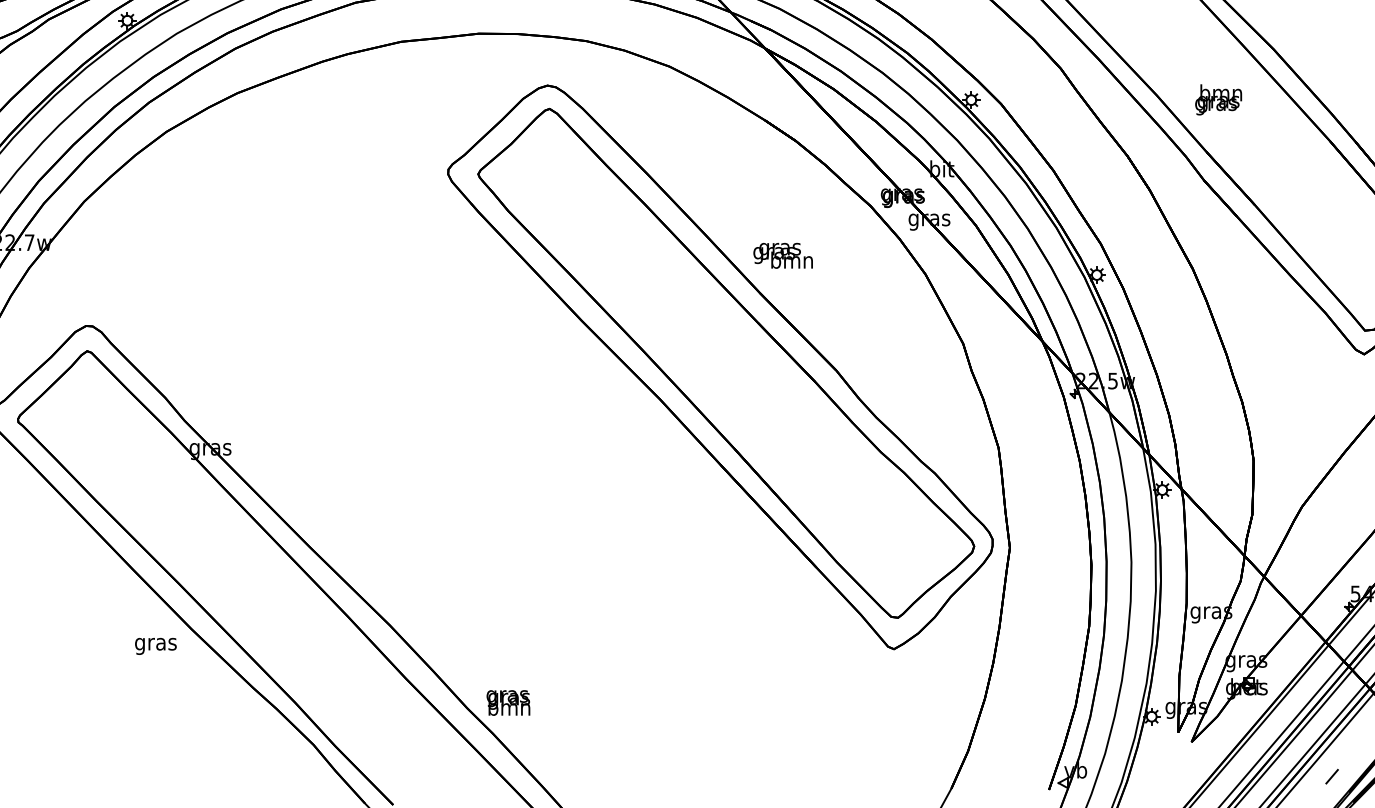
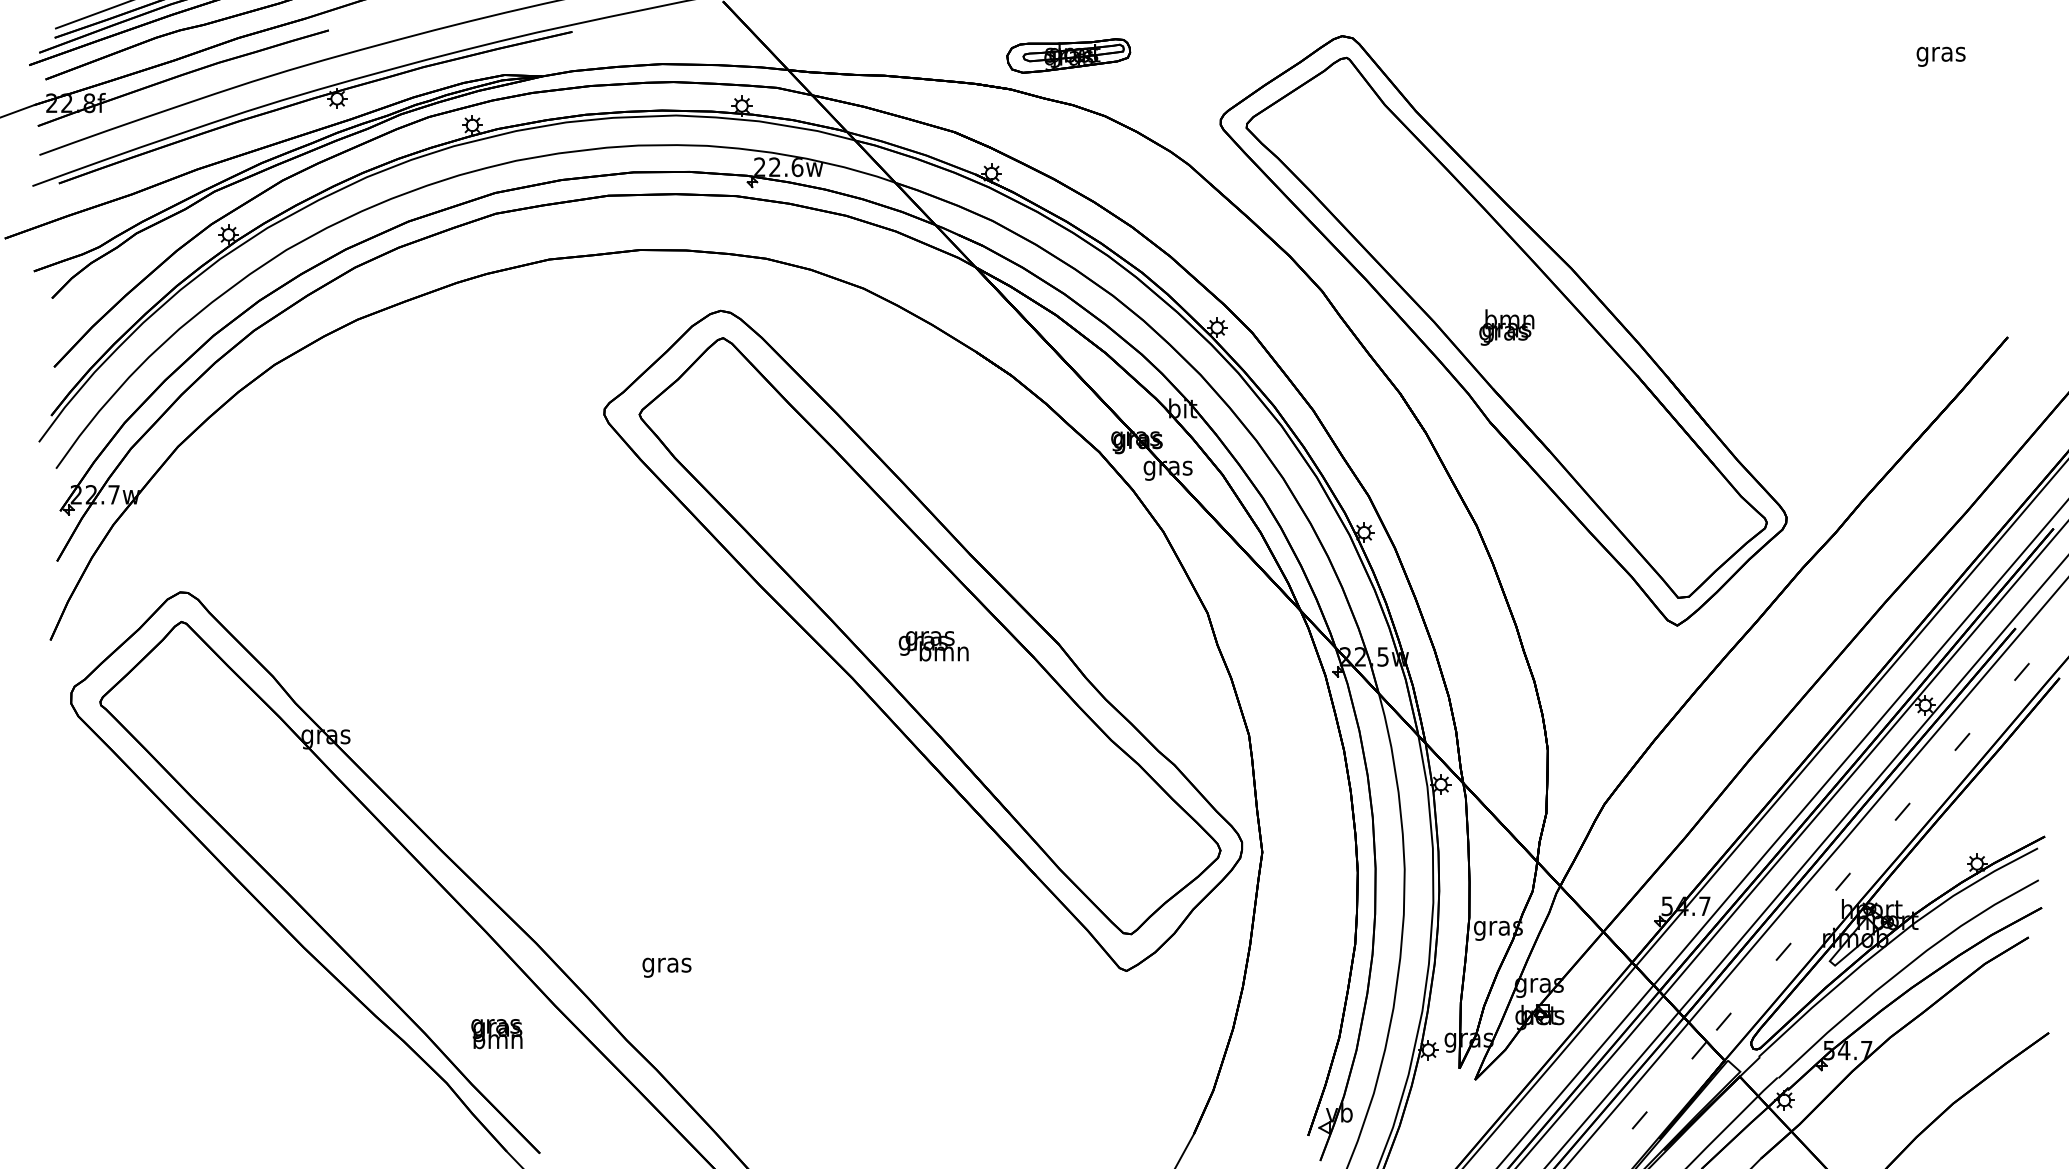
text: (782, 256) -> (933, 646), moved
text: (155, 646) -> (666, 967), moved
text: (508, 703) -> (496, 1034), moved

